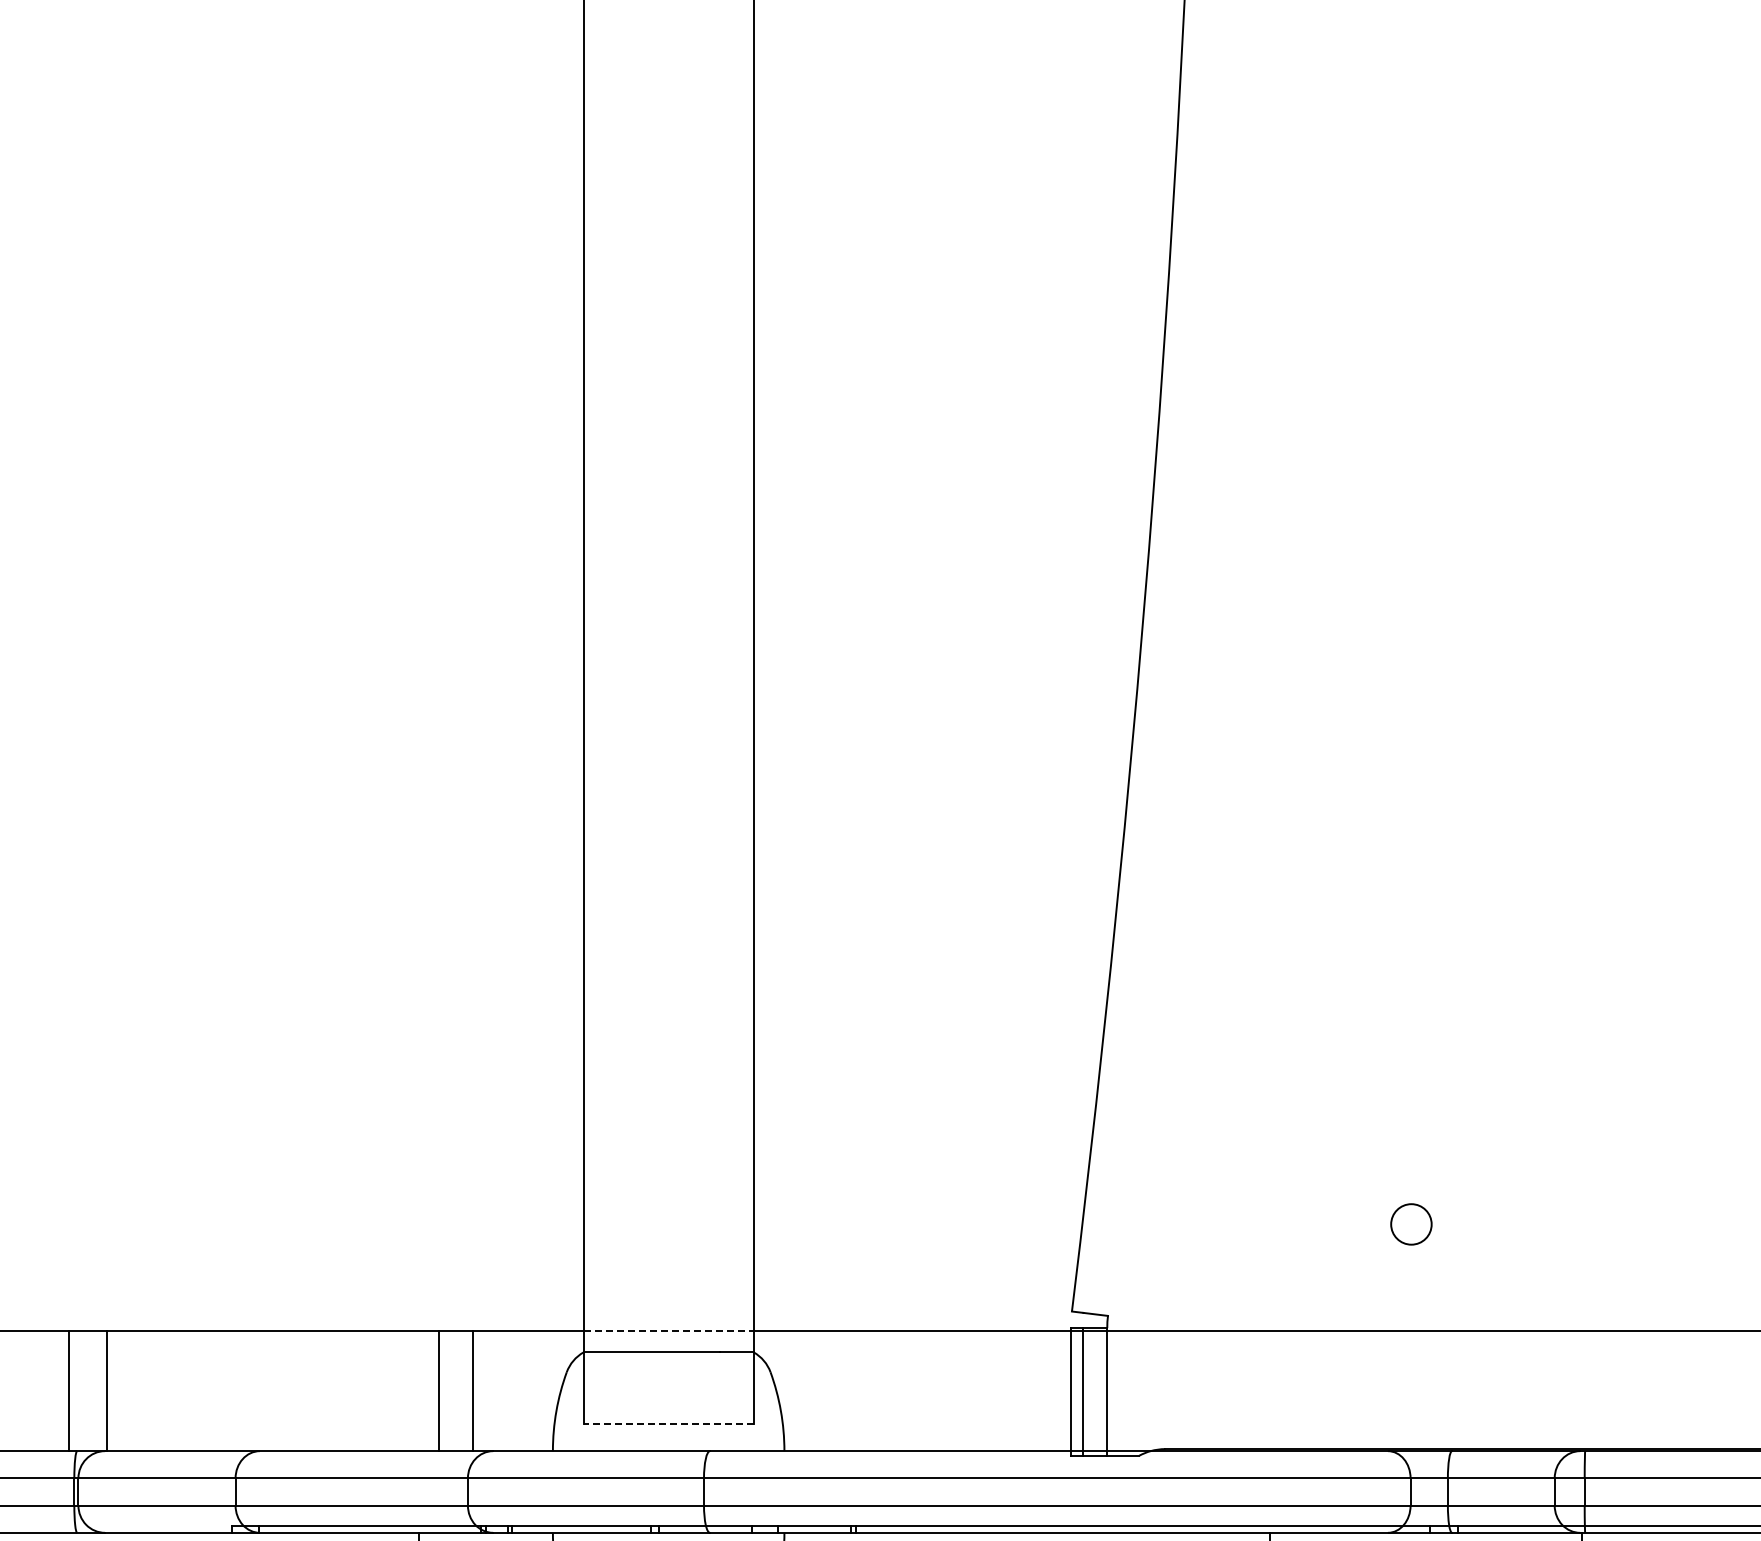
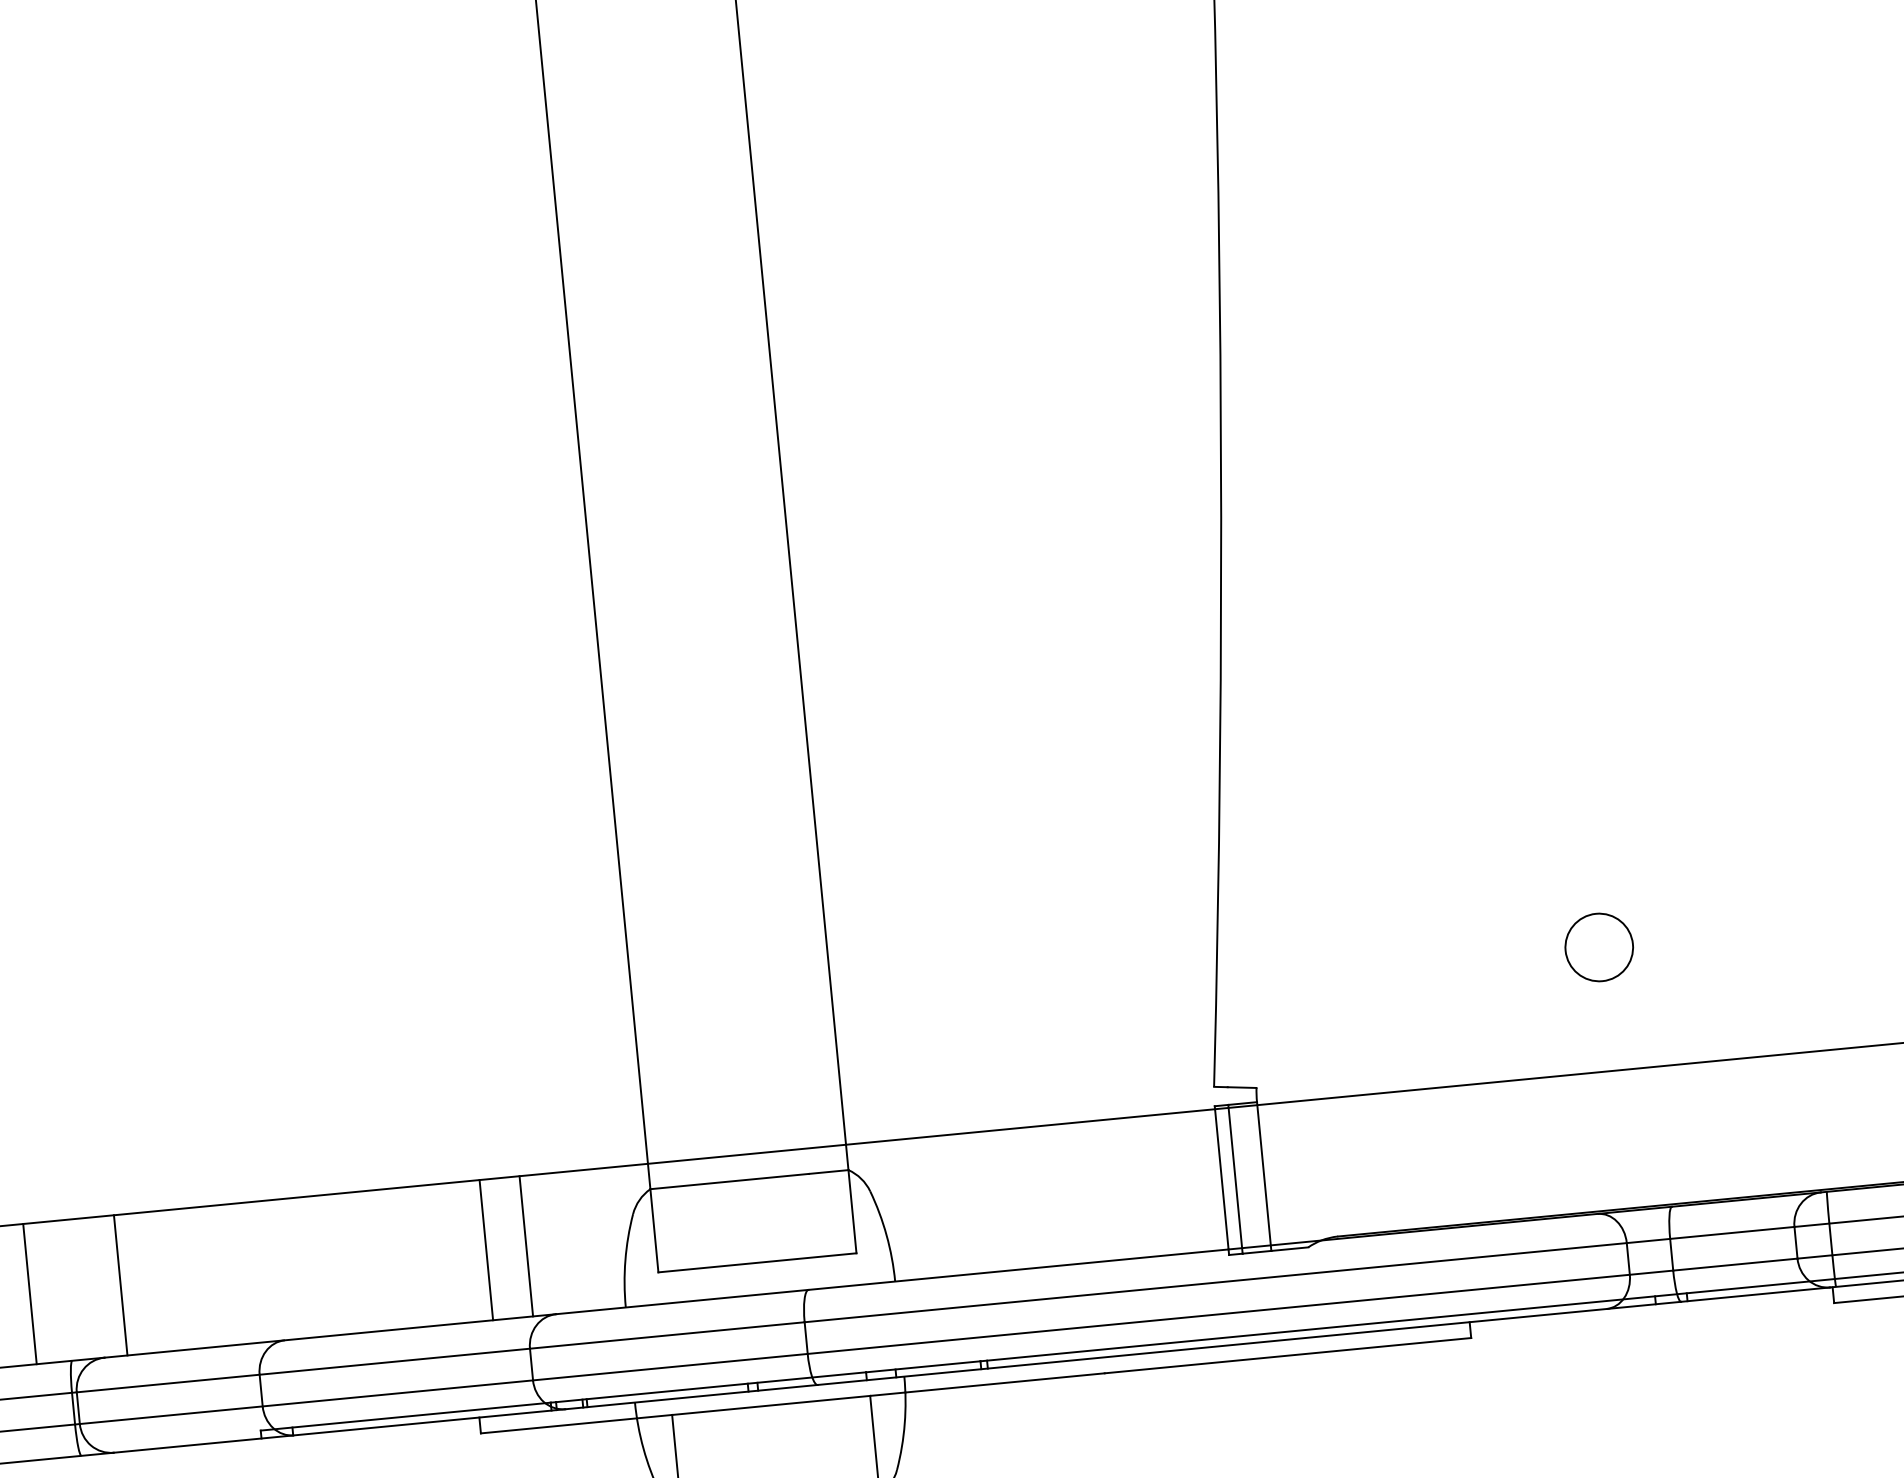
circle: (1411, 1224) -> (1599, 947), size x1.43
line: (669, 1330) -> (747, 1154), dashed -> solid
line: (68, 1390) -> (120, 1284), moved
line: (106, 1390) -> (29, 1293), moved
line: (668, 1423) -> (757, 1262), dashed -> solid

